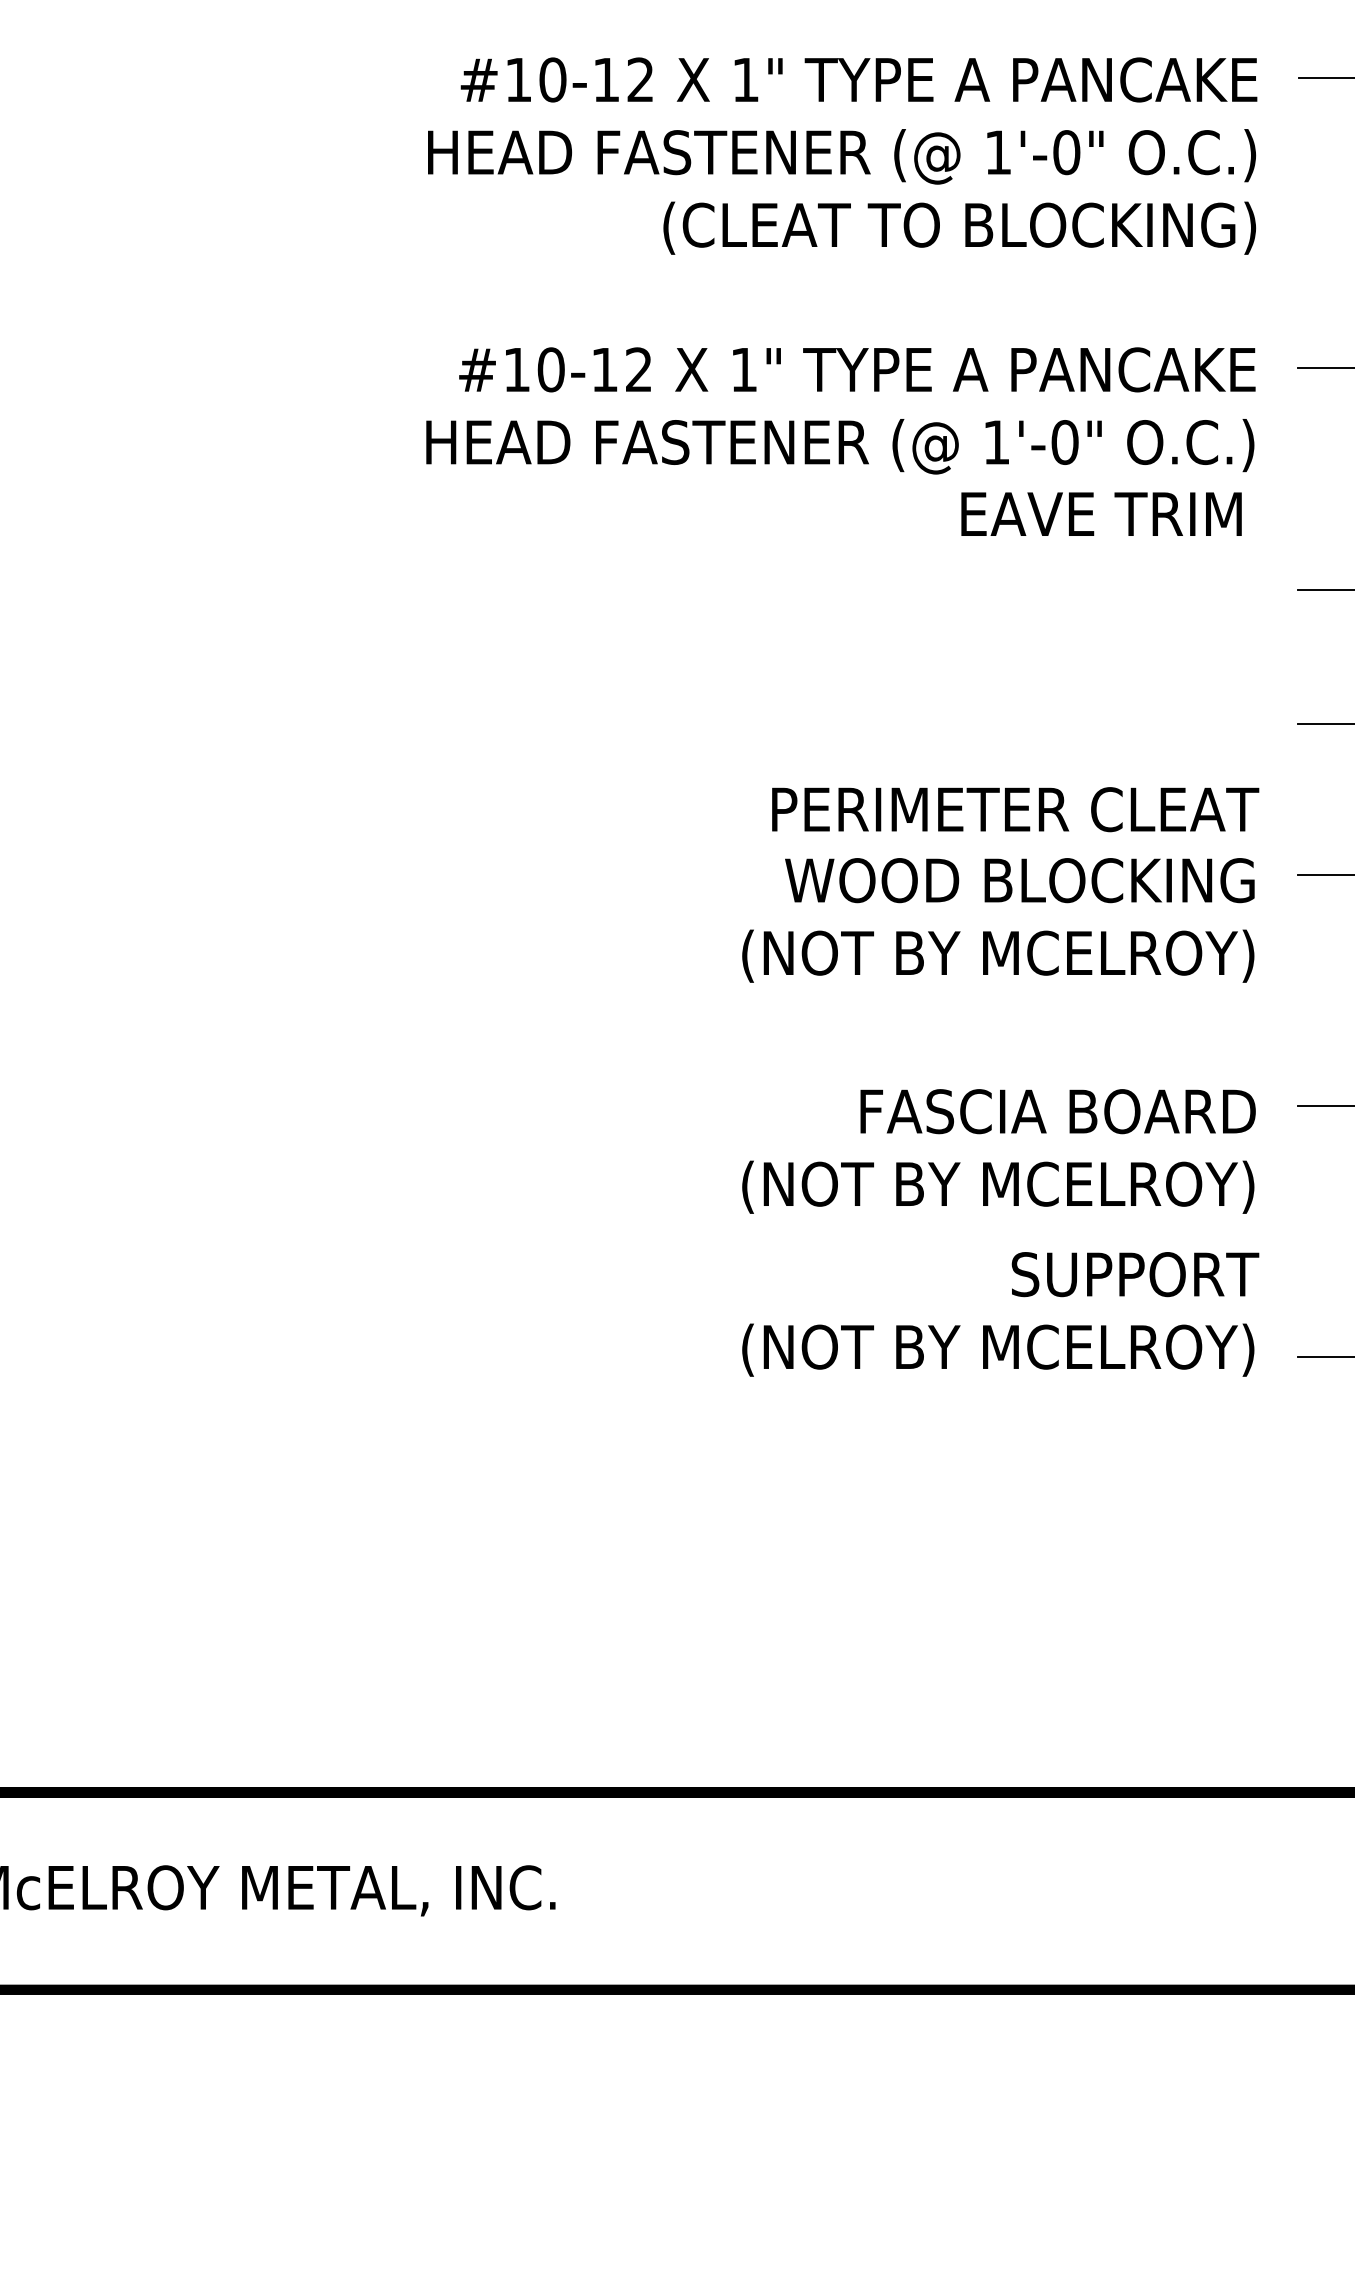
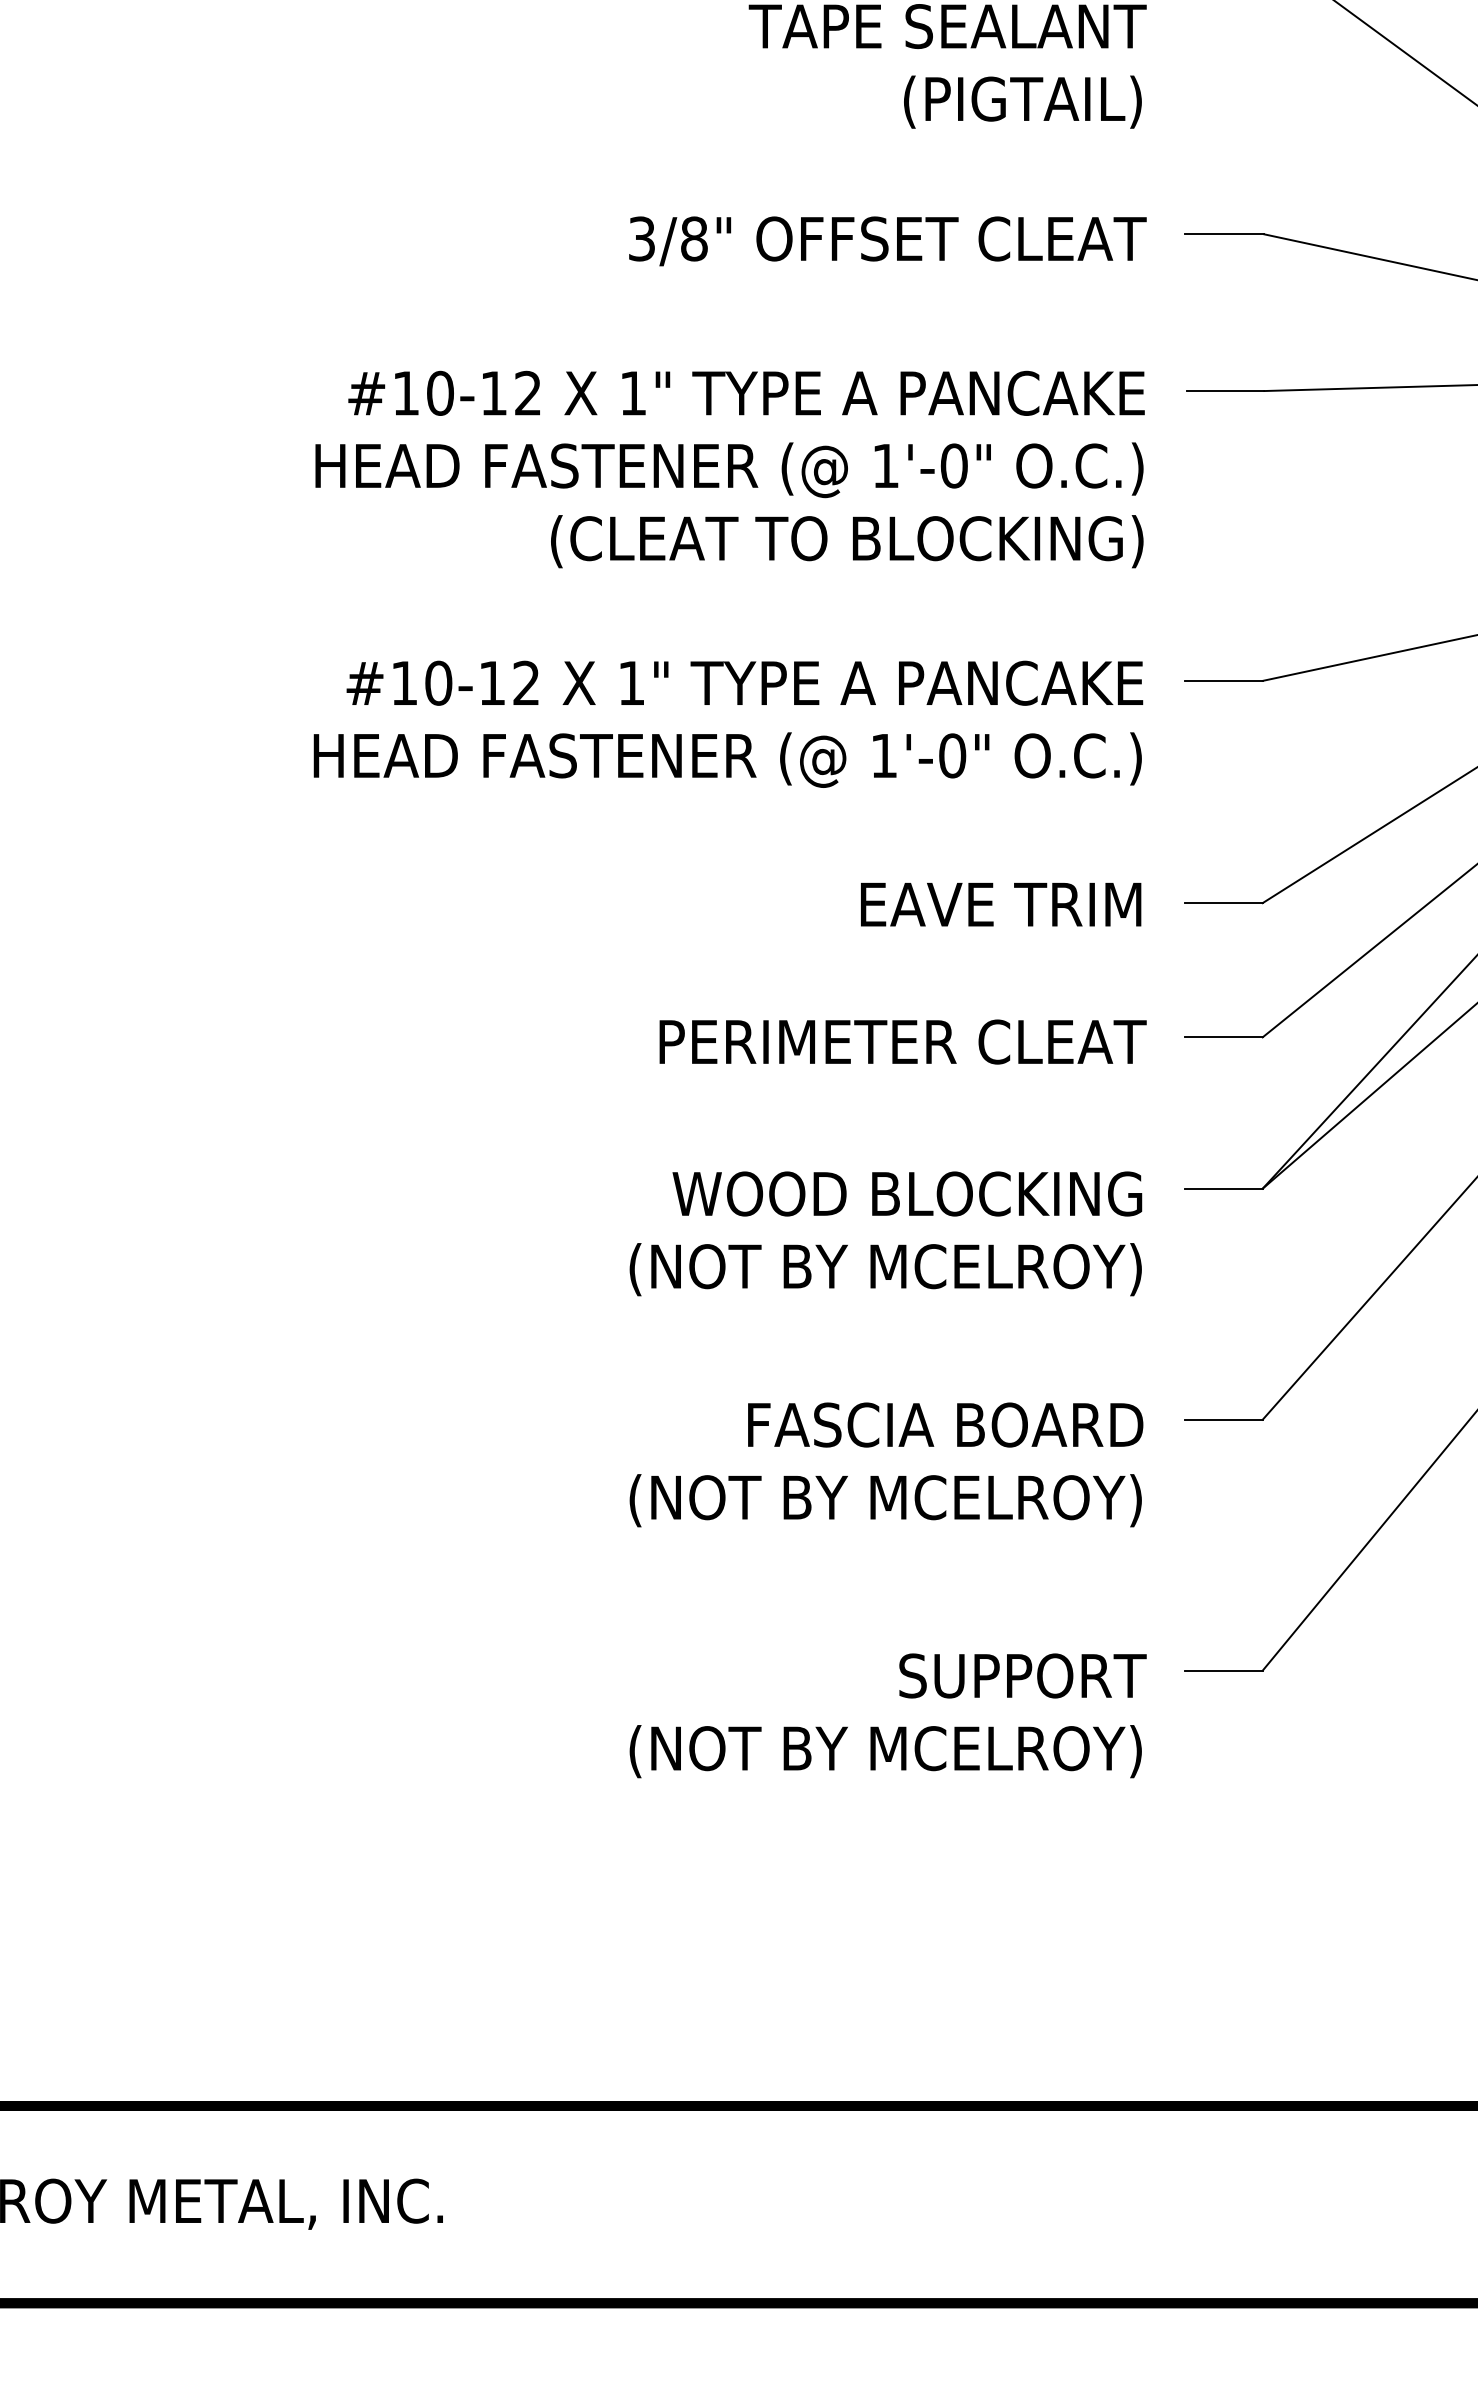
text: (1101, 514) -> (1001, 904), moved
text: (1014, 809) -> (902, 1041), moved
text: (999, 1314) -> (887, 1715), moved

